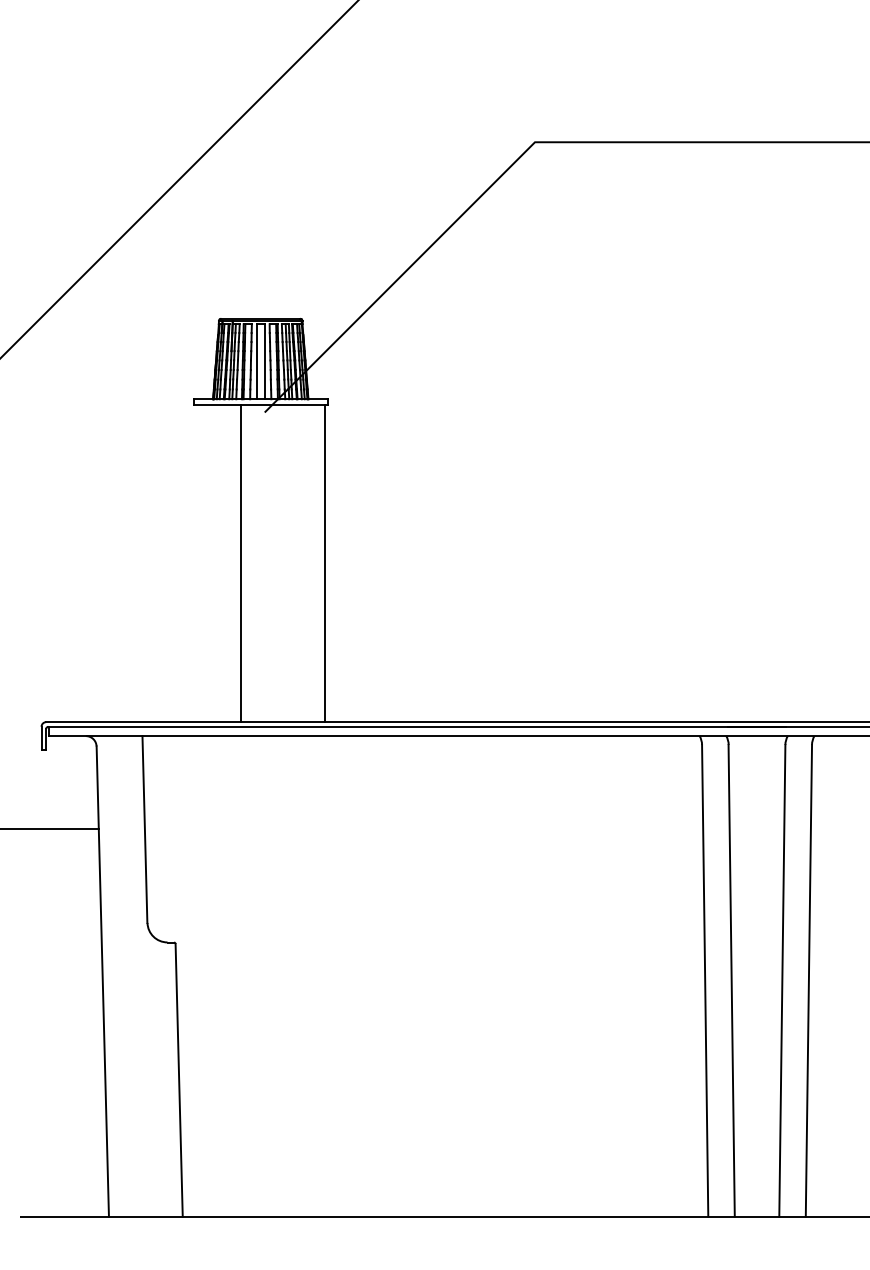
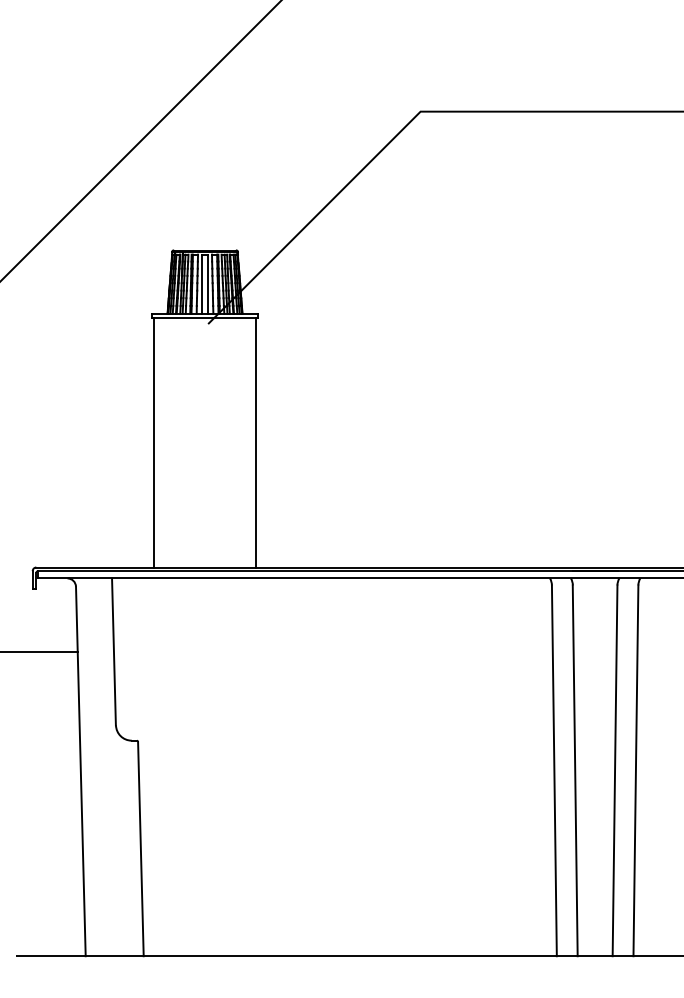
line: (241, 563) -> (154, 442), moved

